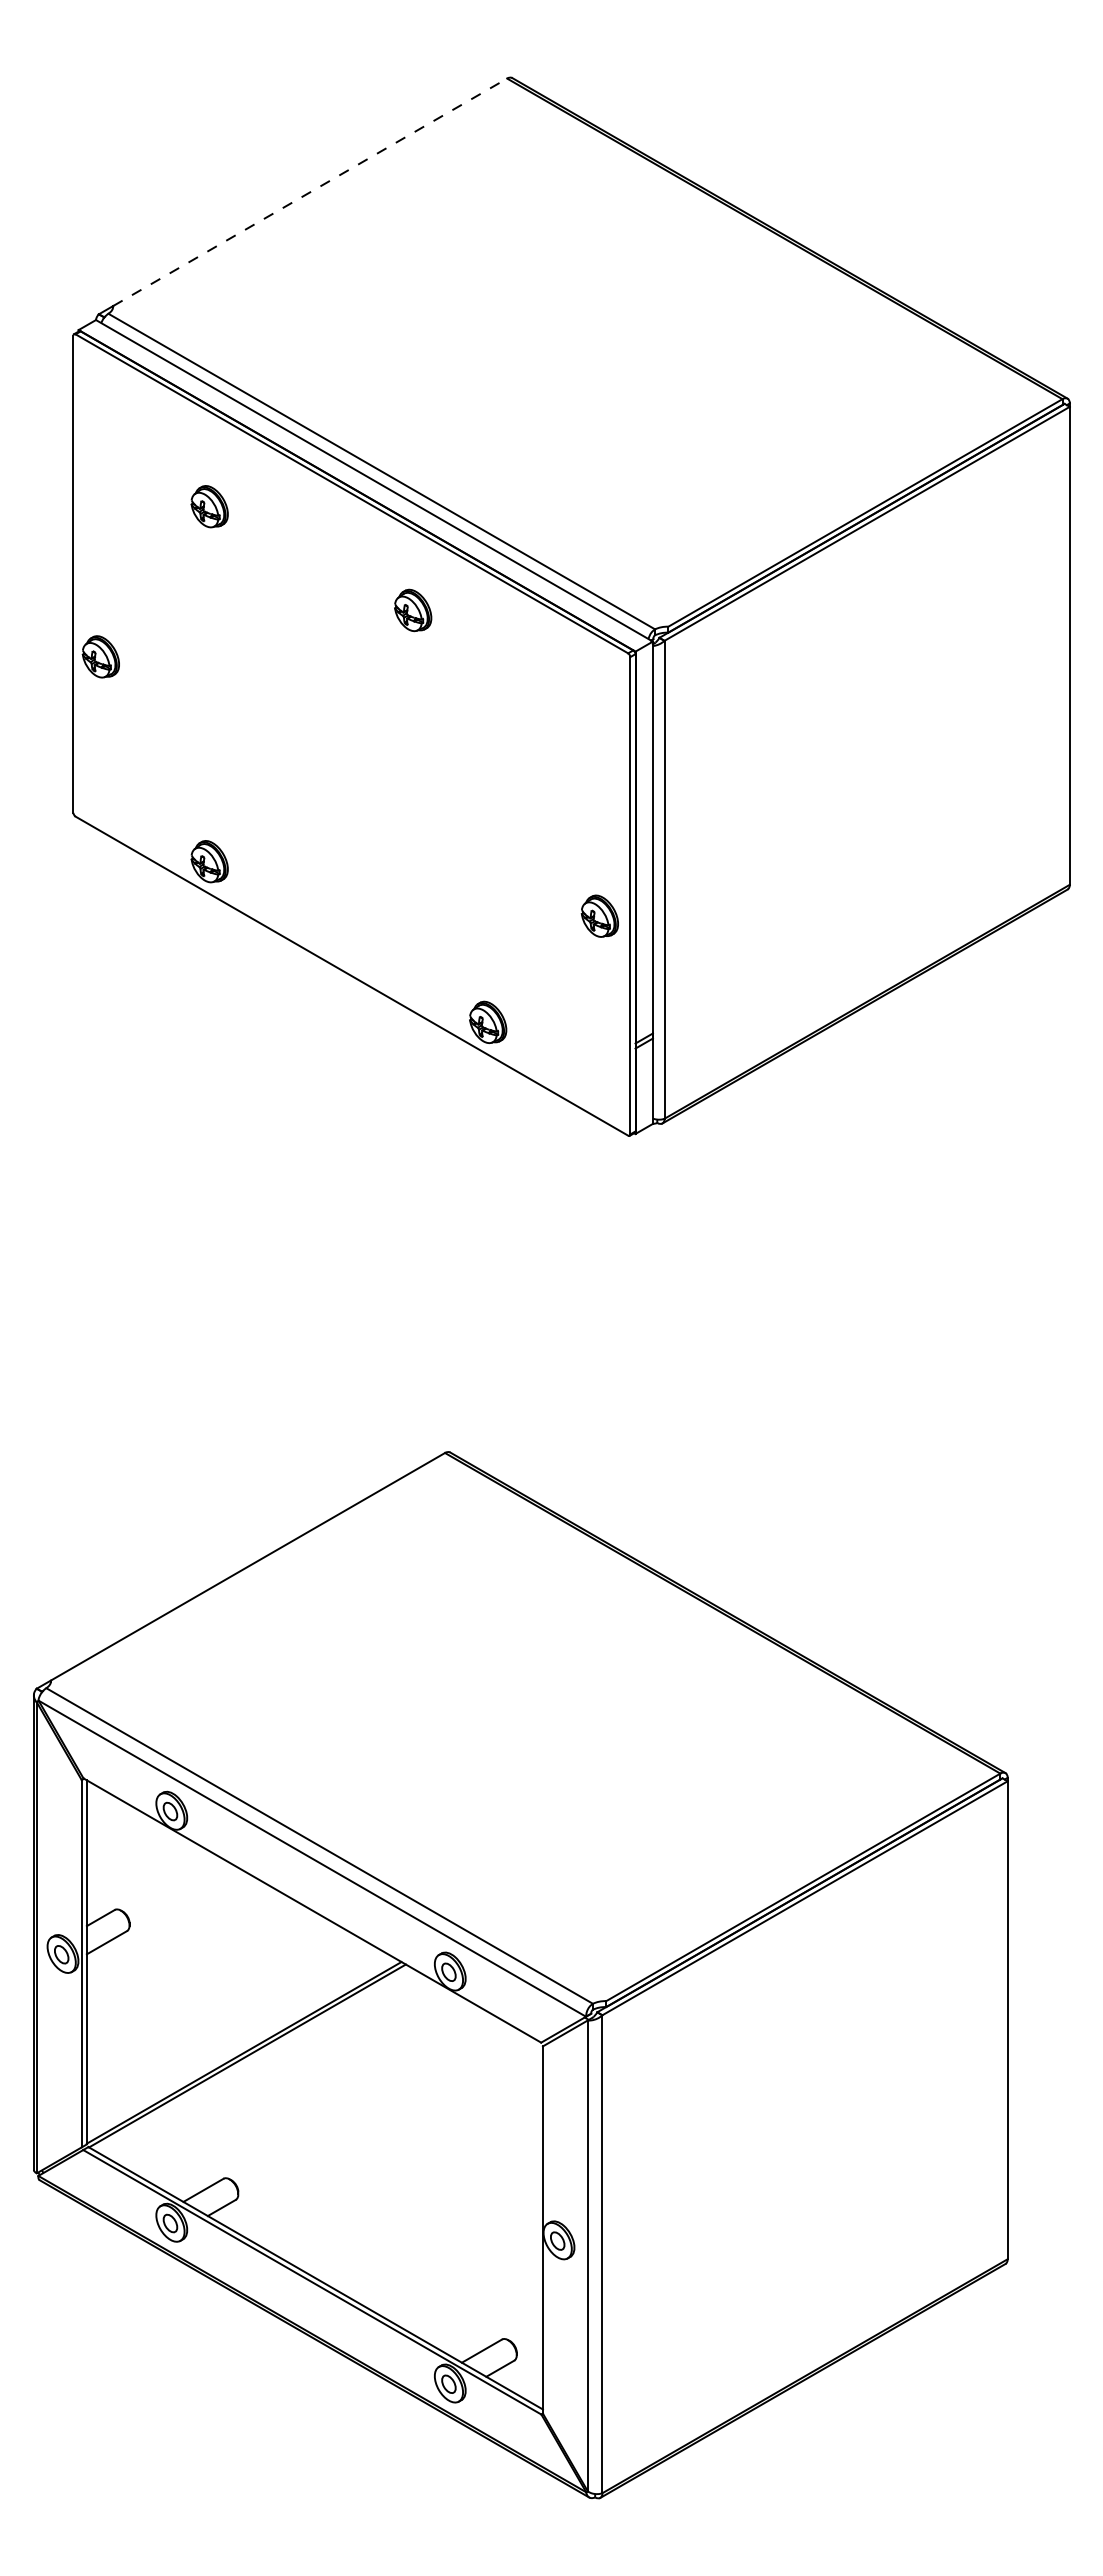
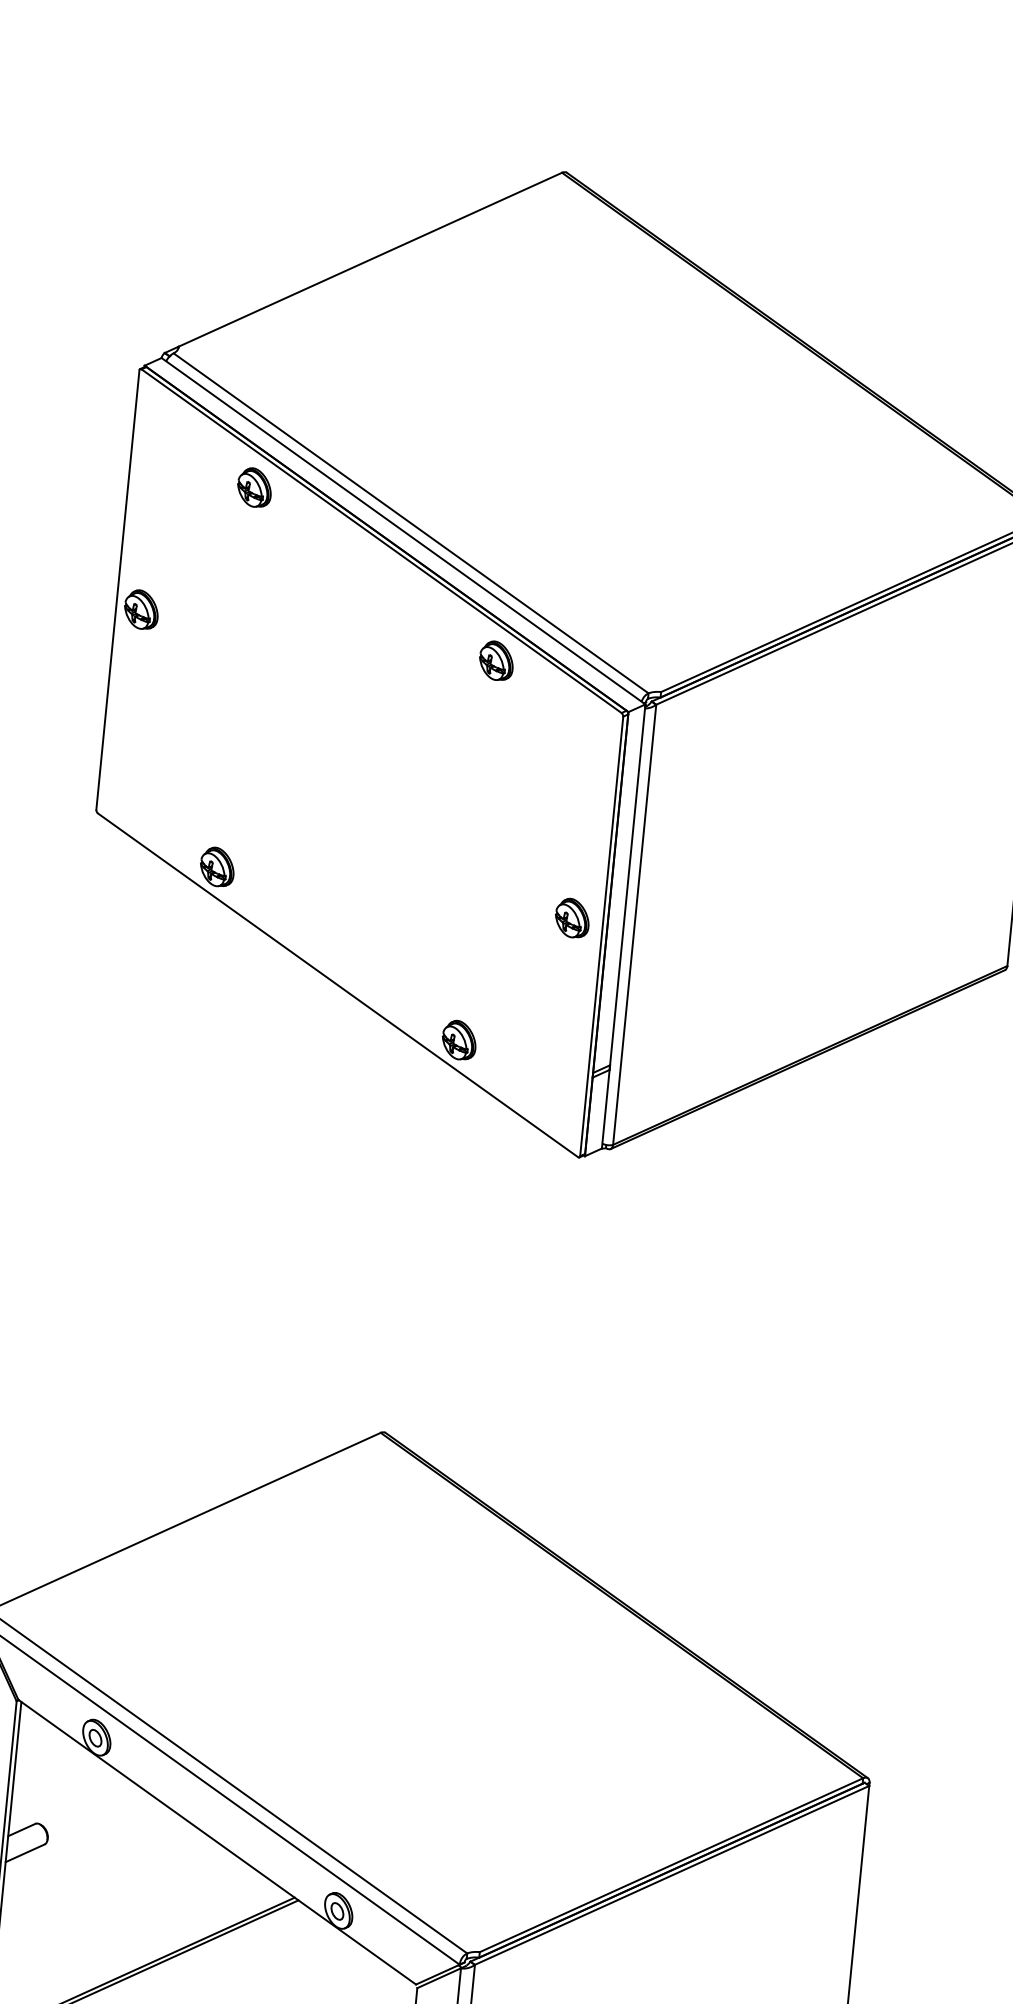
line: (310, 192) -> (370, 259), dashed -> solid
part: (209, 506) -> (254, 487), moved
part: (413, 610) -> (496, 660), moved
part: (100, 656) -> (141, 609), moved
part: (599, 915) -> (572, 917), moved

